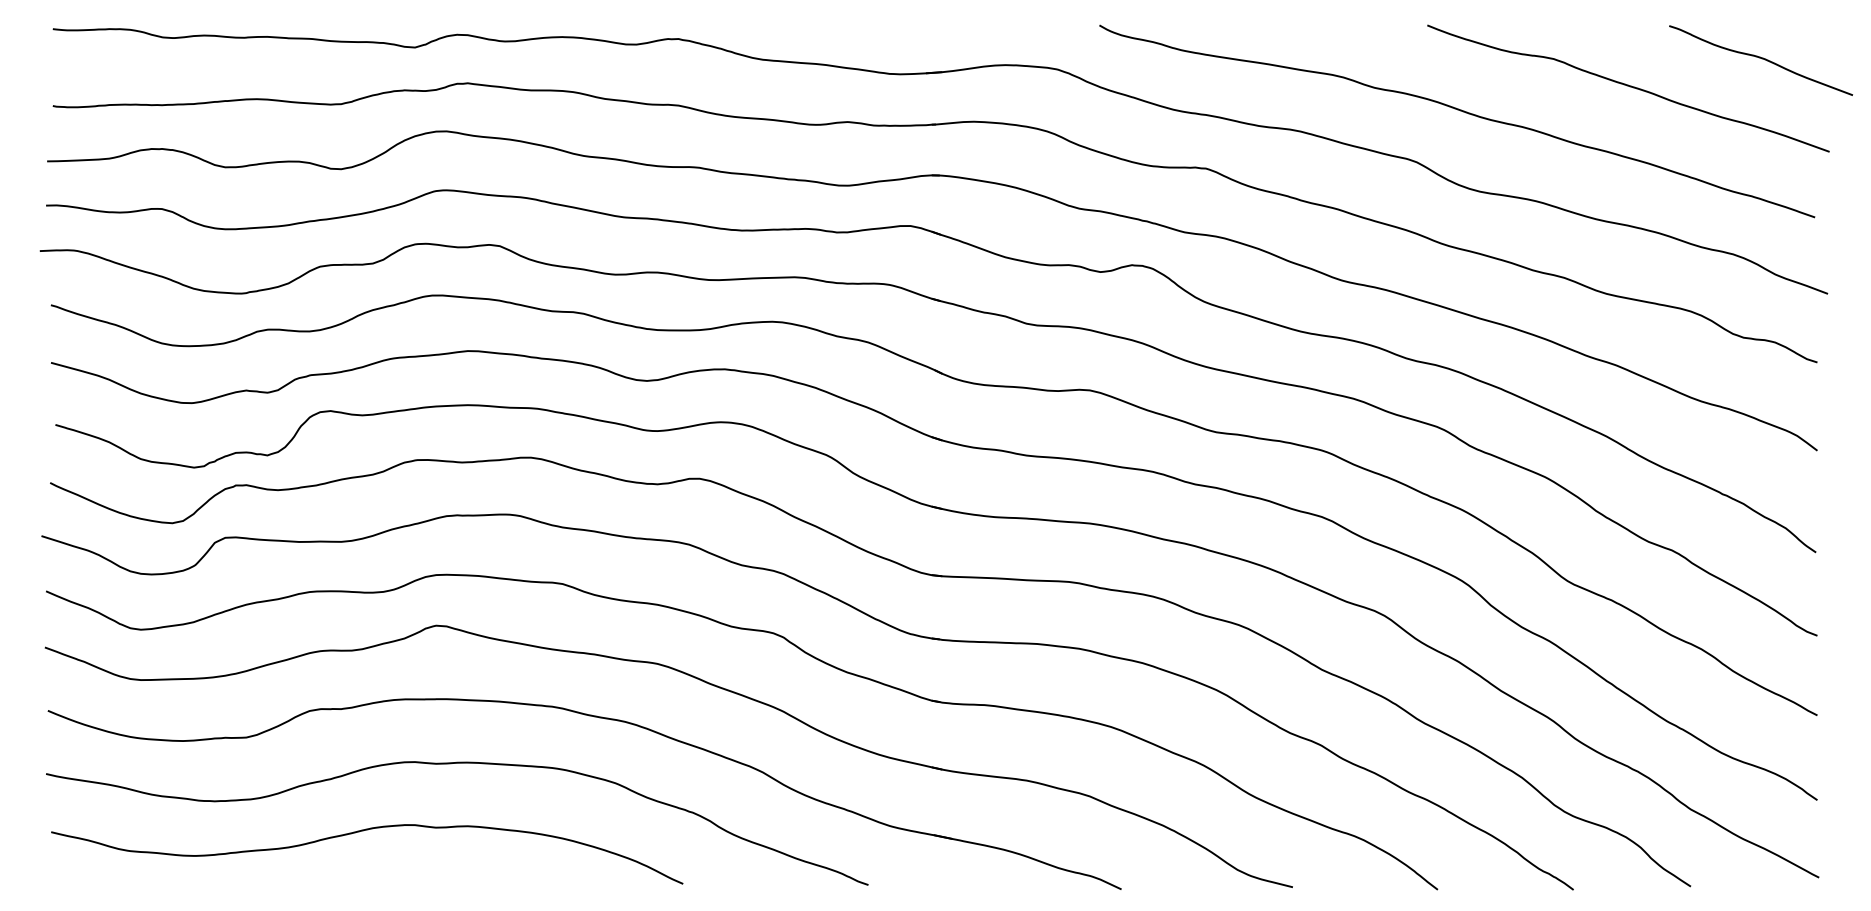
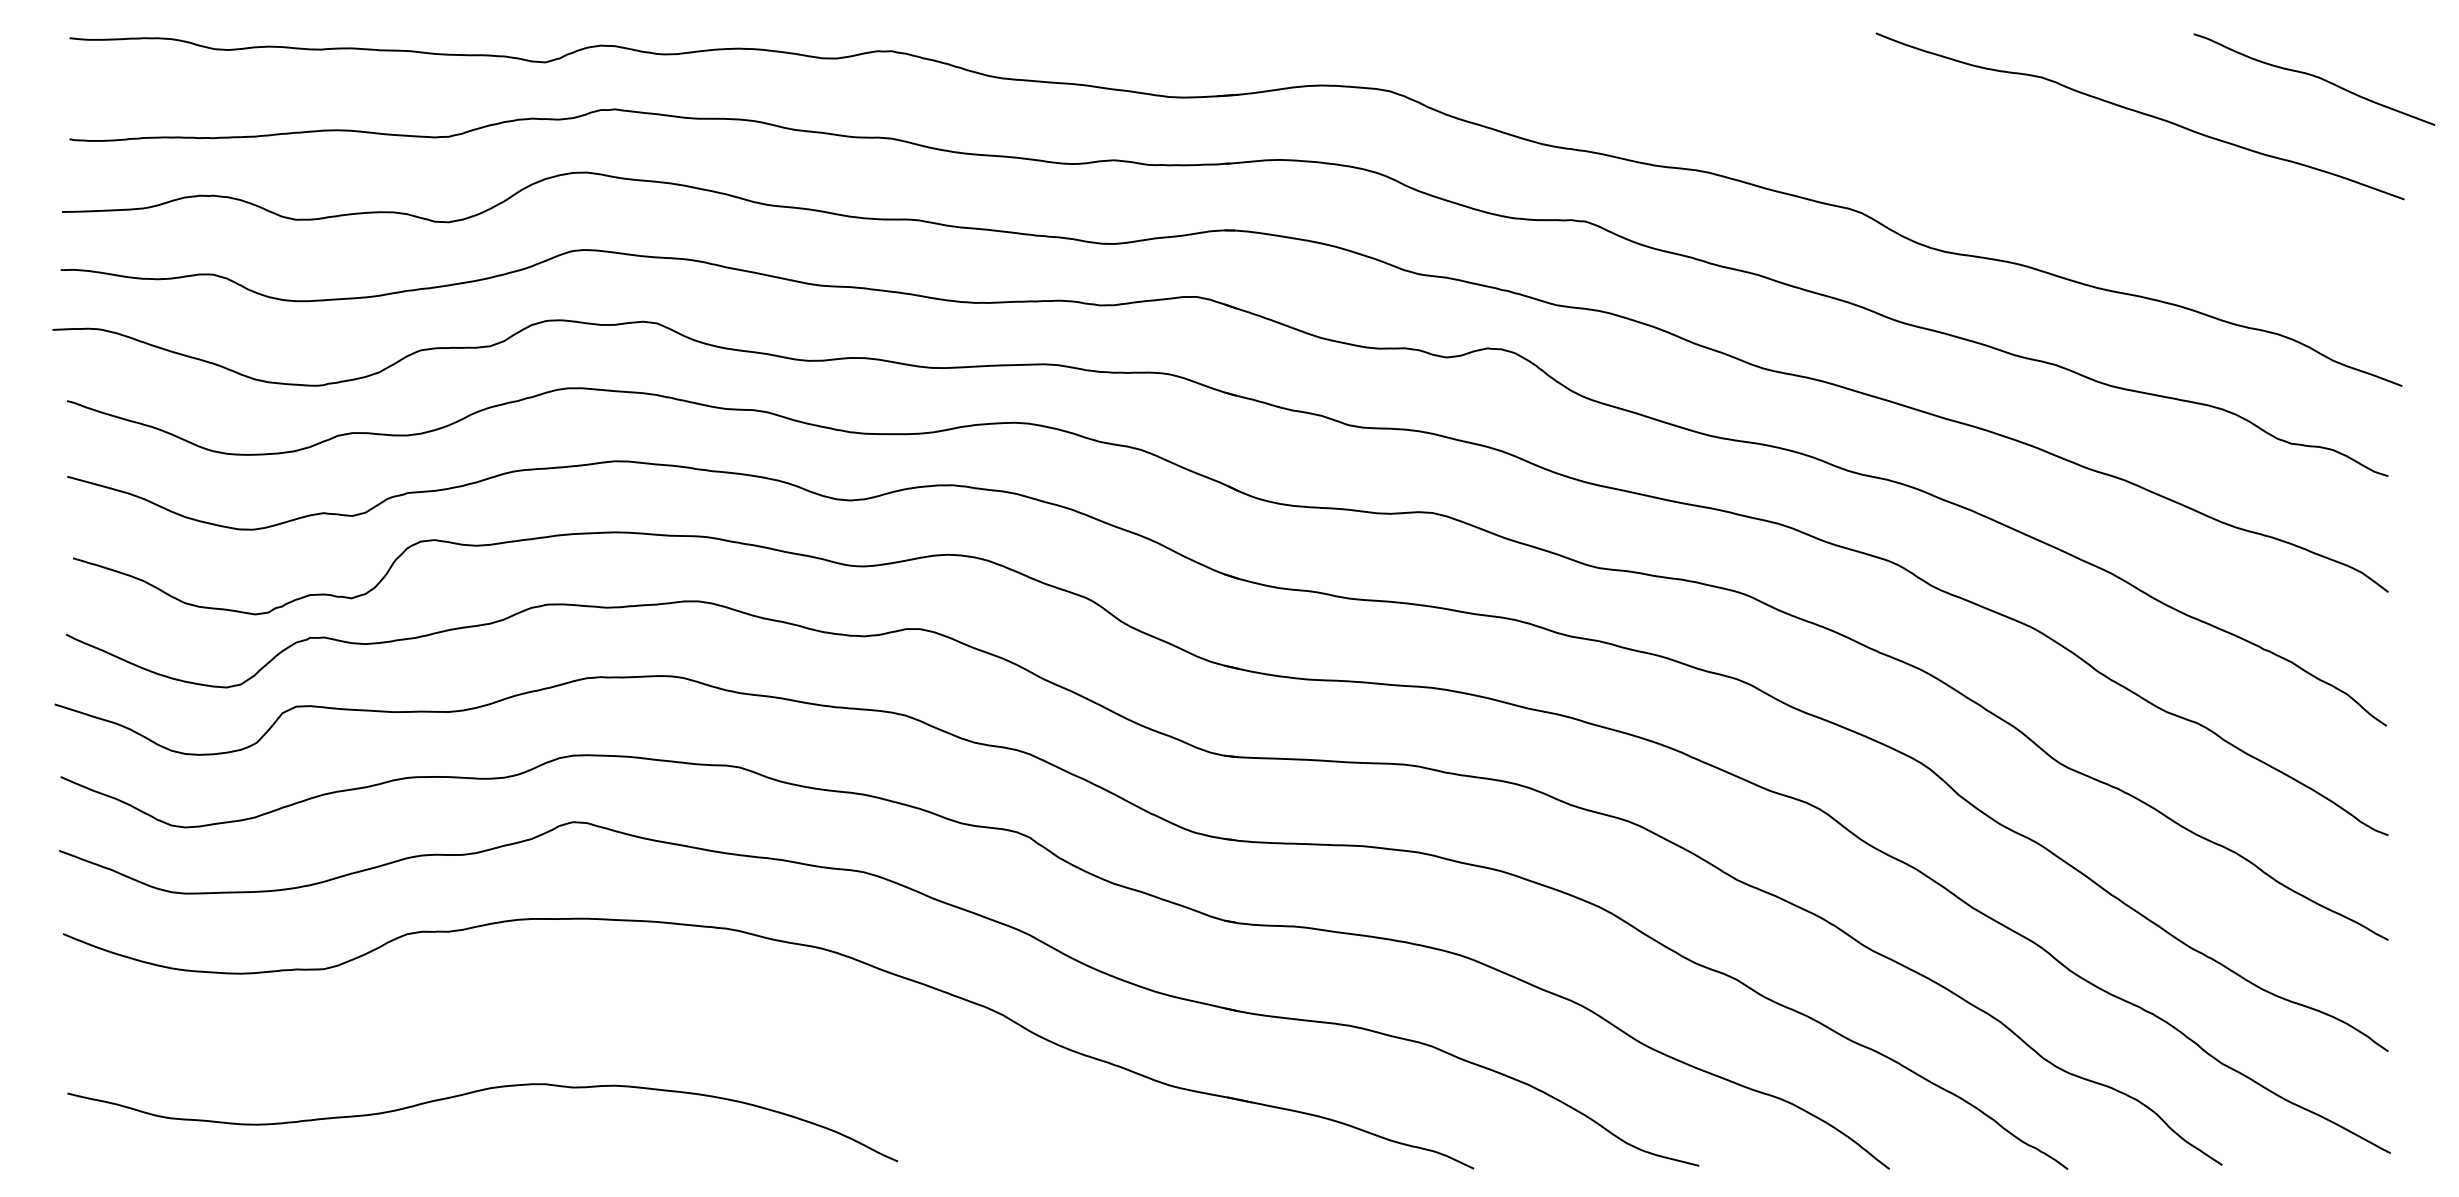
curve: (1460, 111) -> (1919, 146), removed
curve: (451, 764) -> (593, 1004), removed

